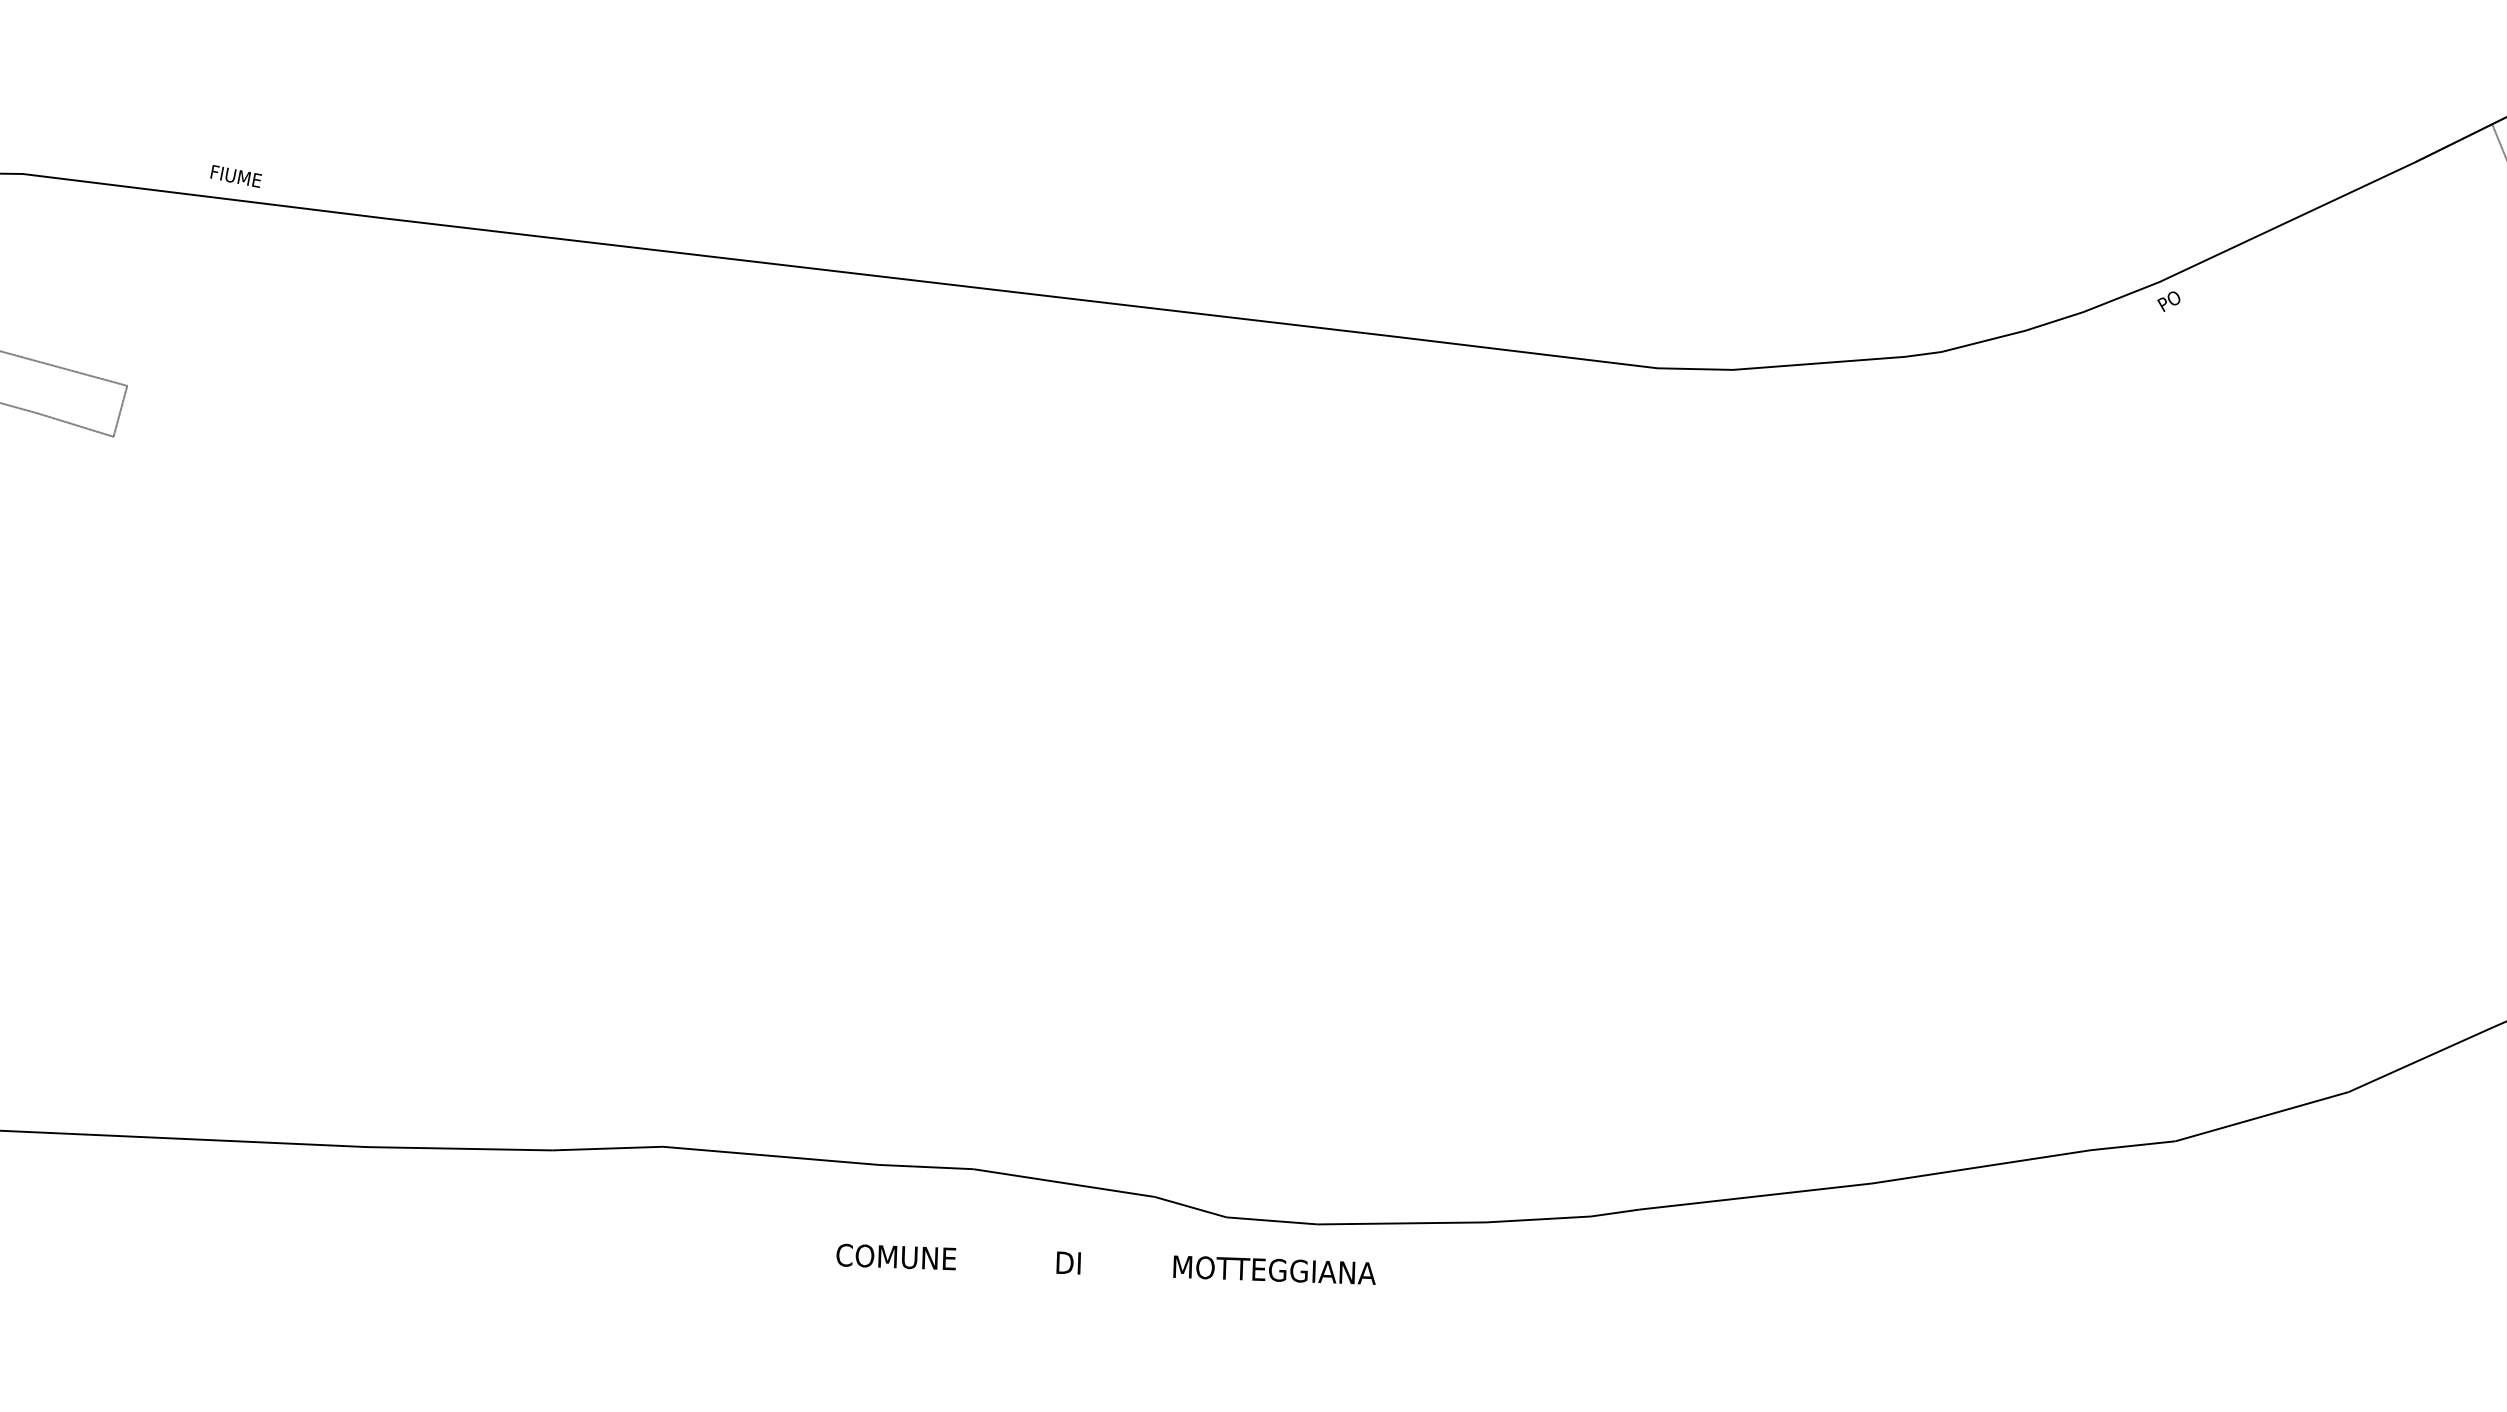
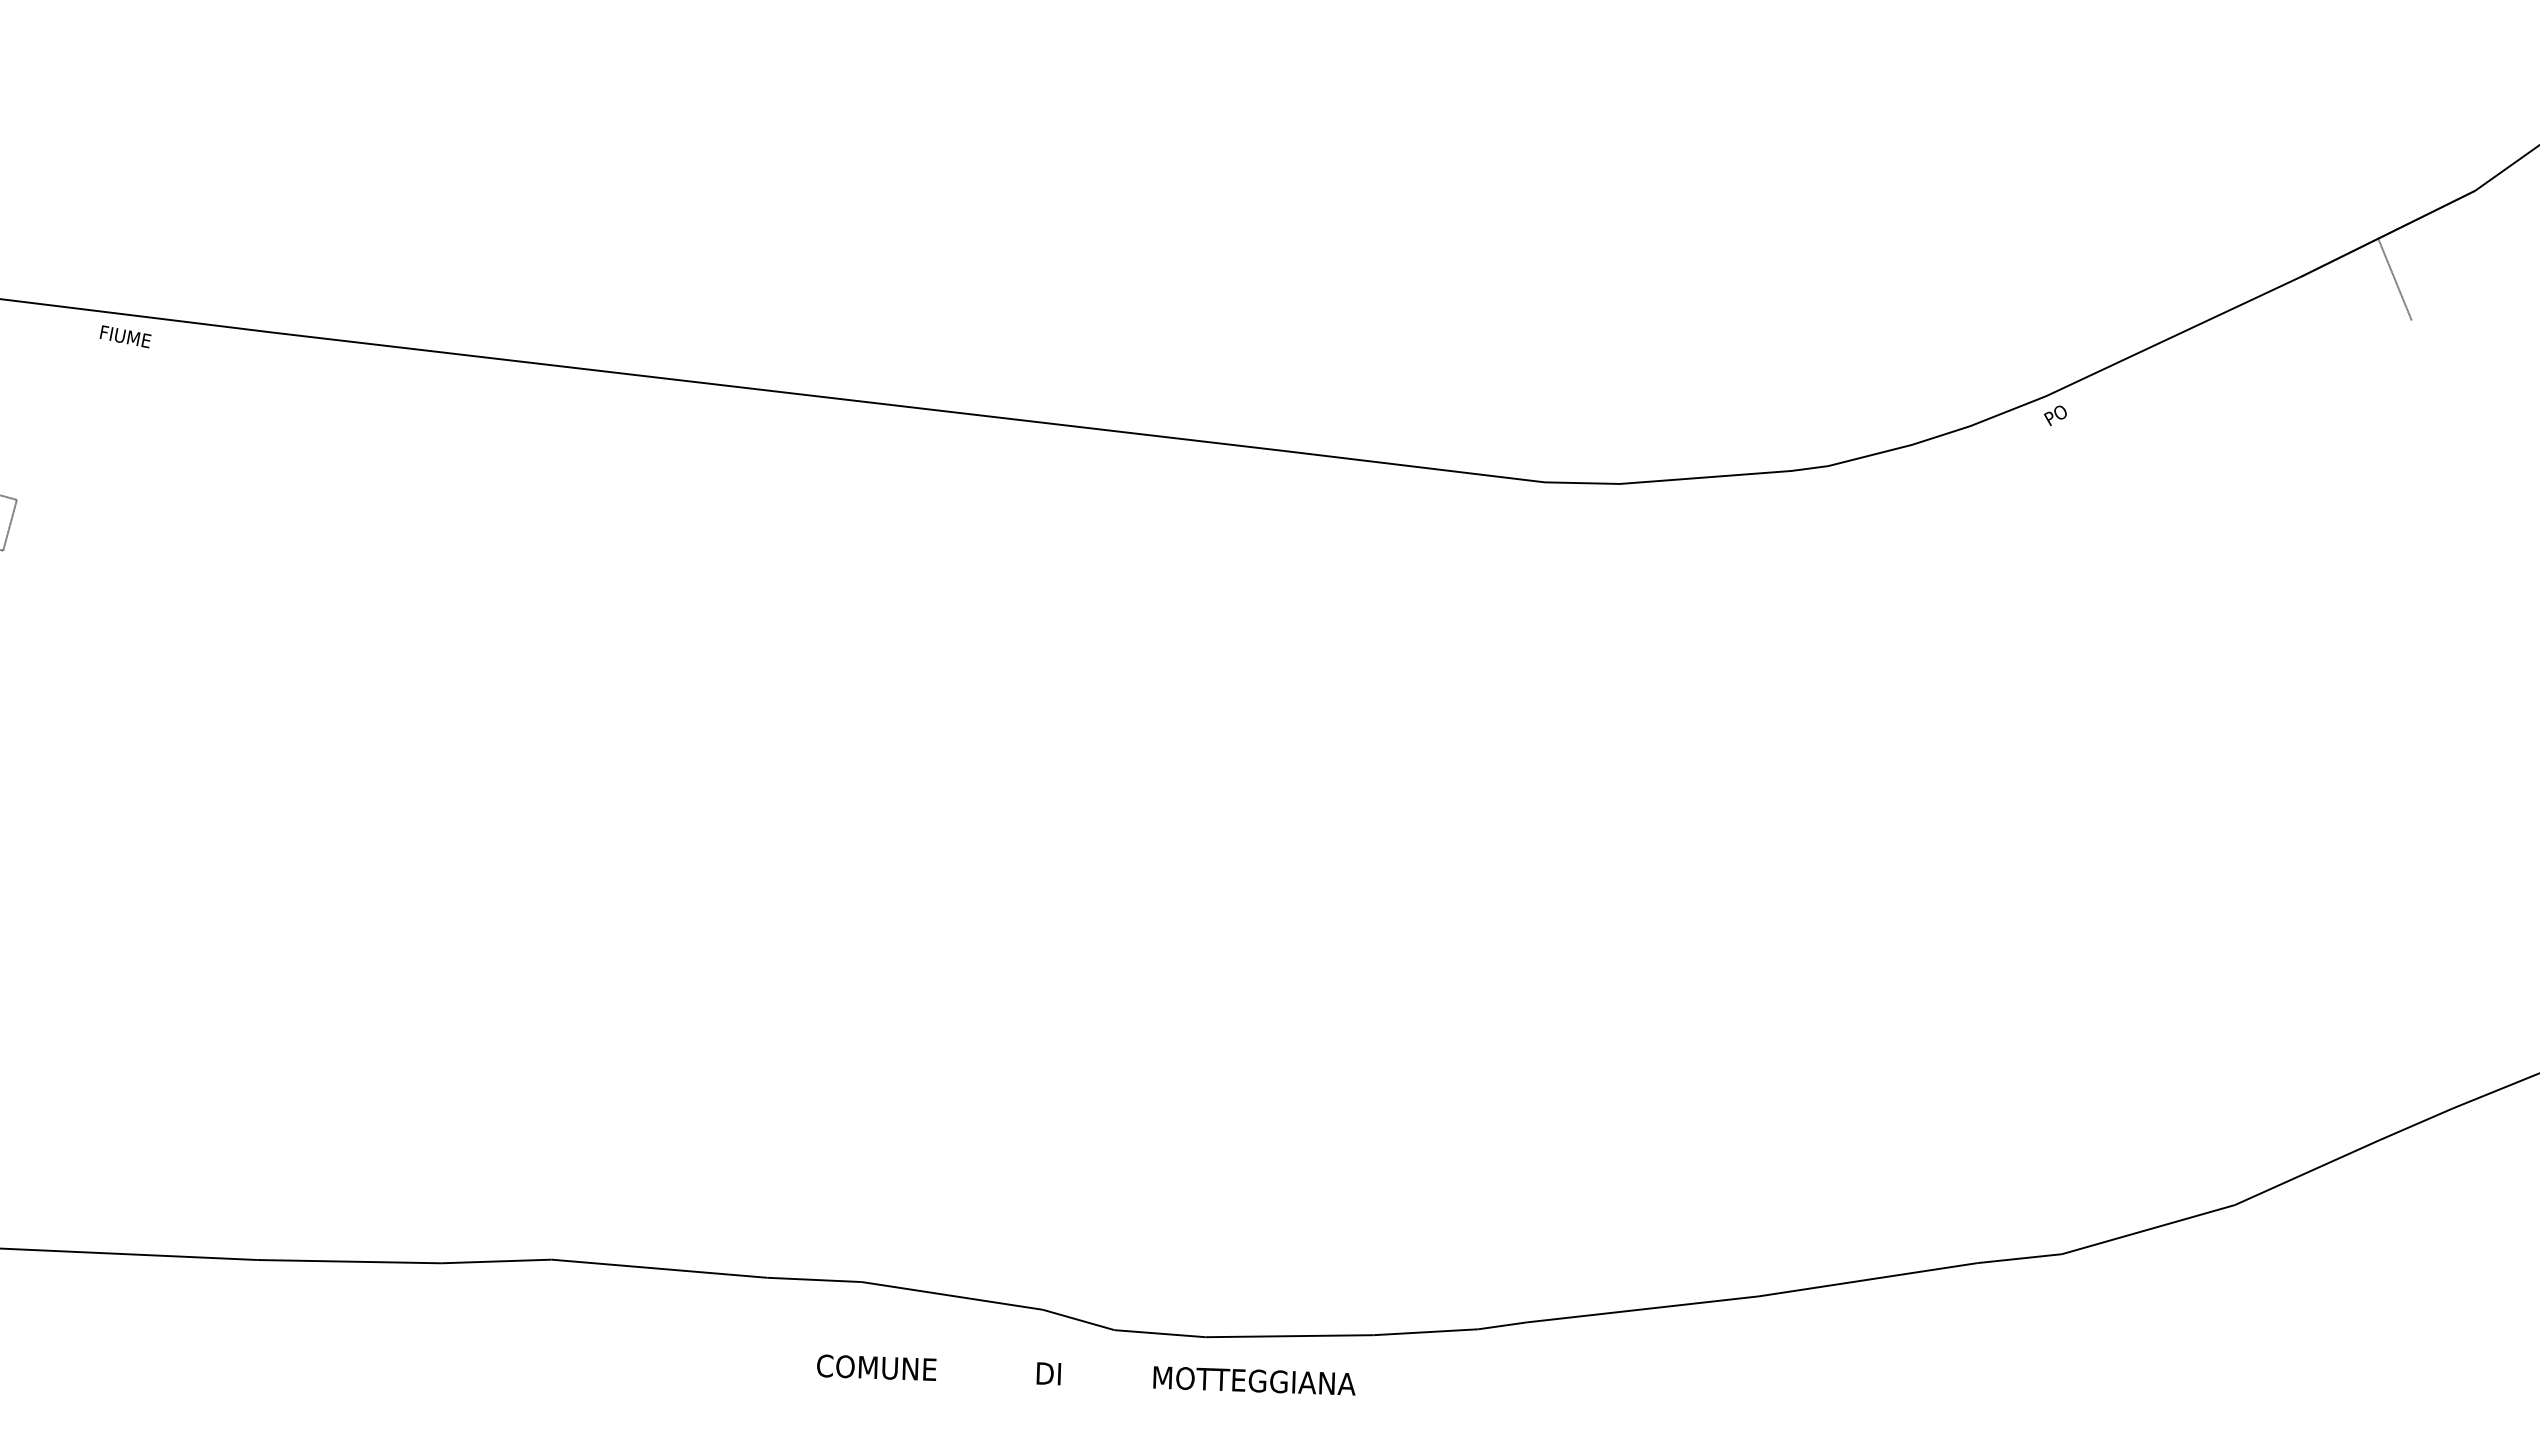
text: (236, 176) -> (125, 336), moved
text: (1106, 1263) -> (1086, 1374), moved

